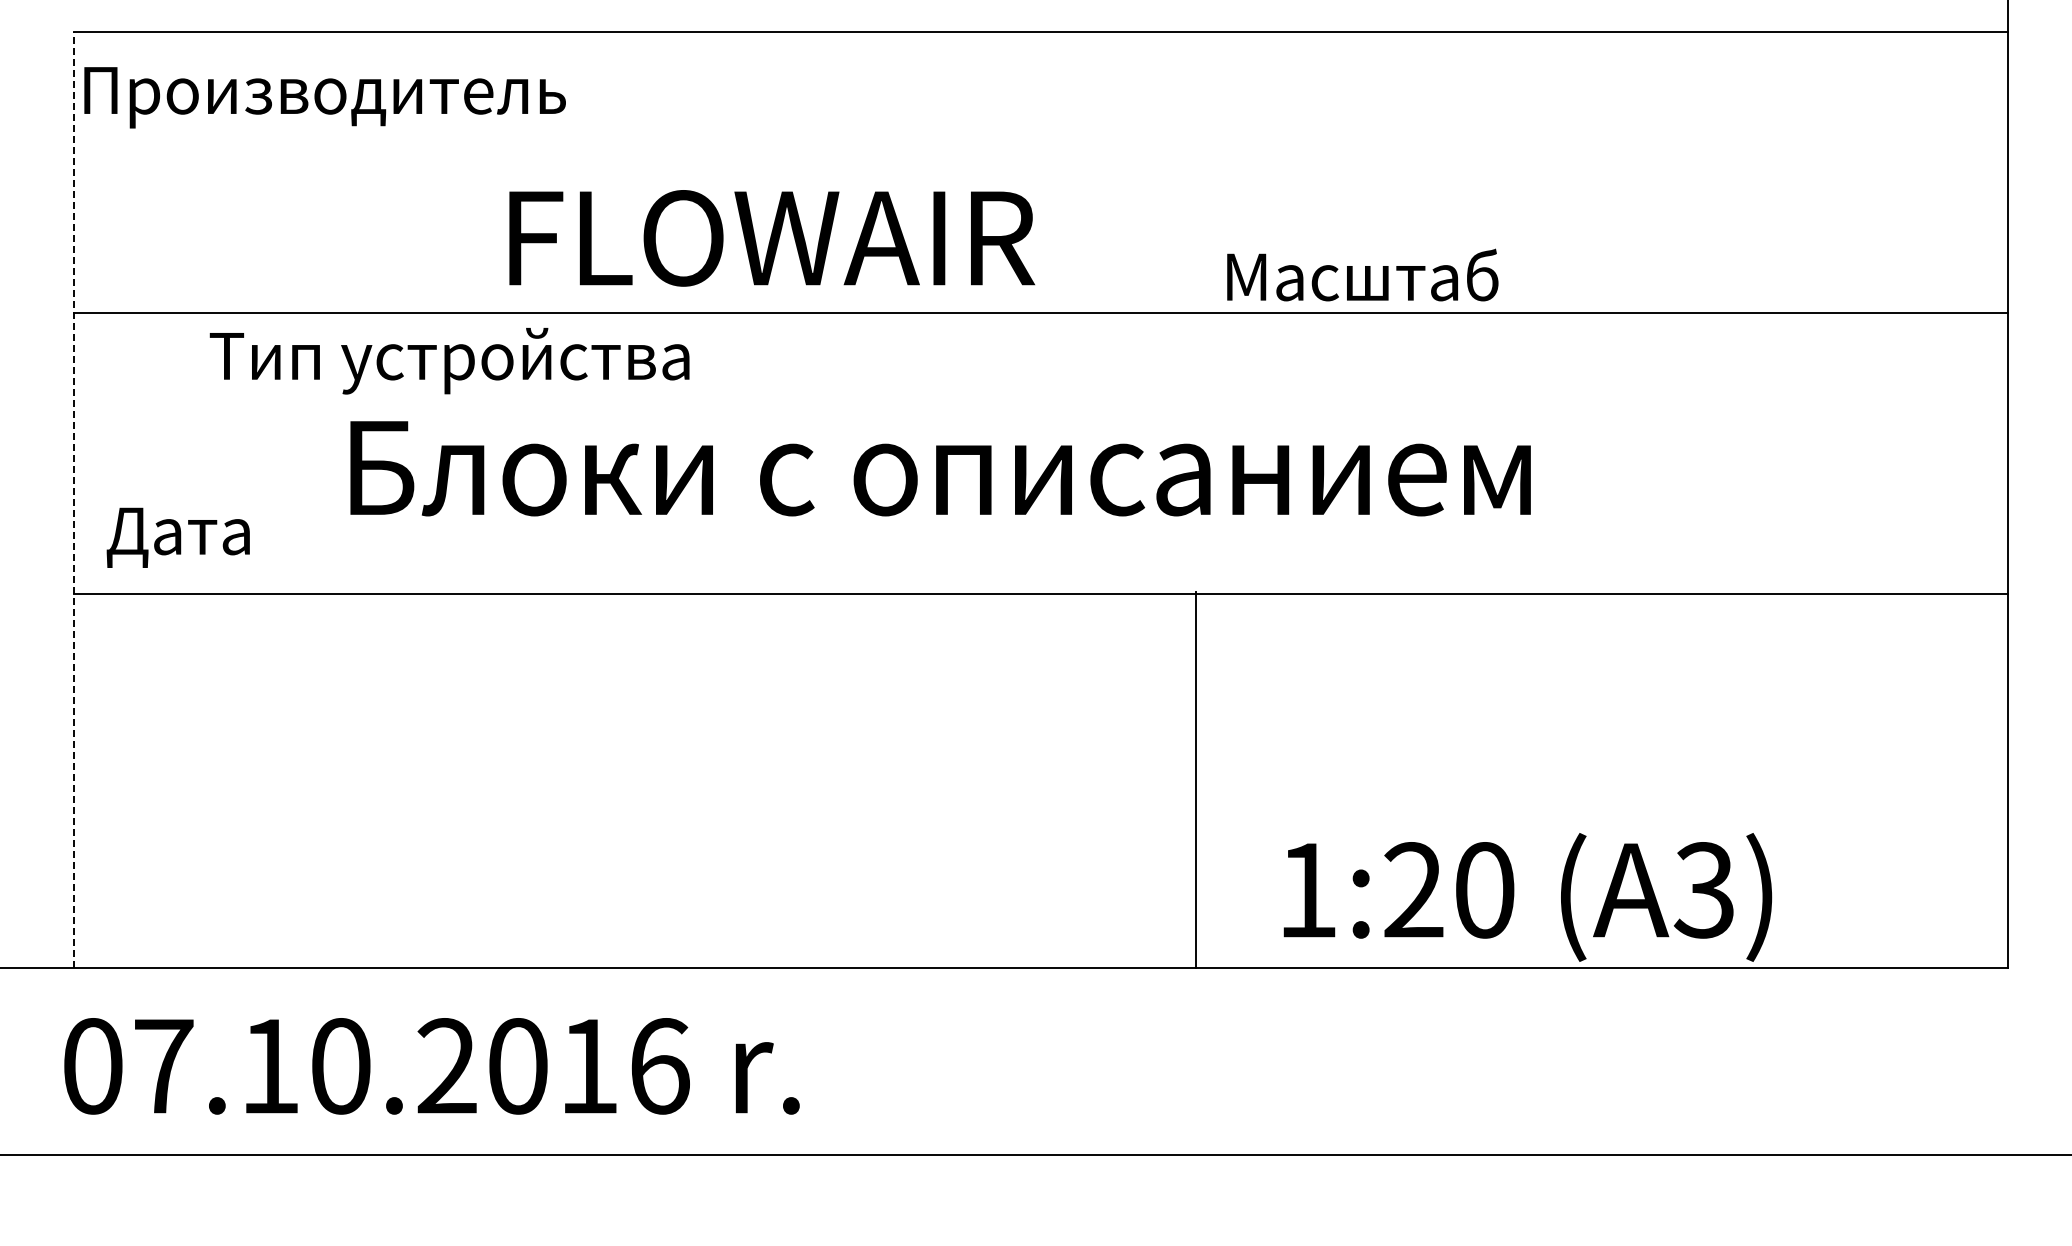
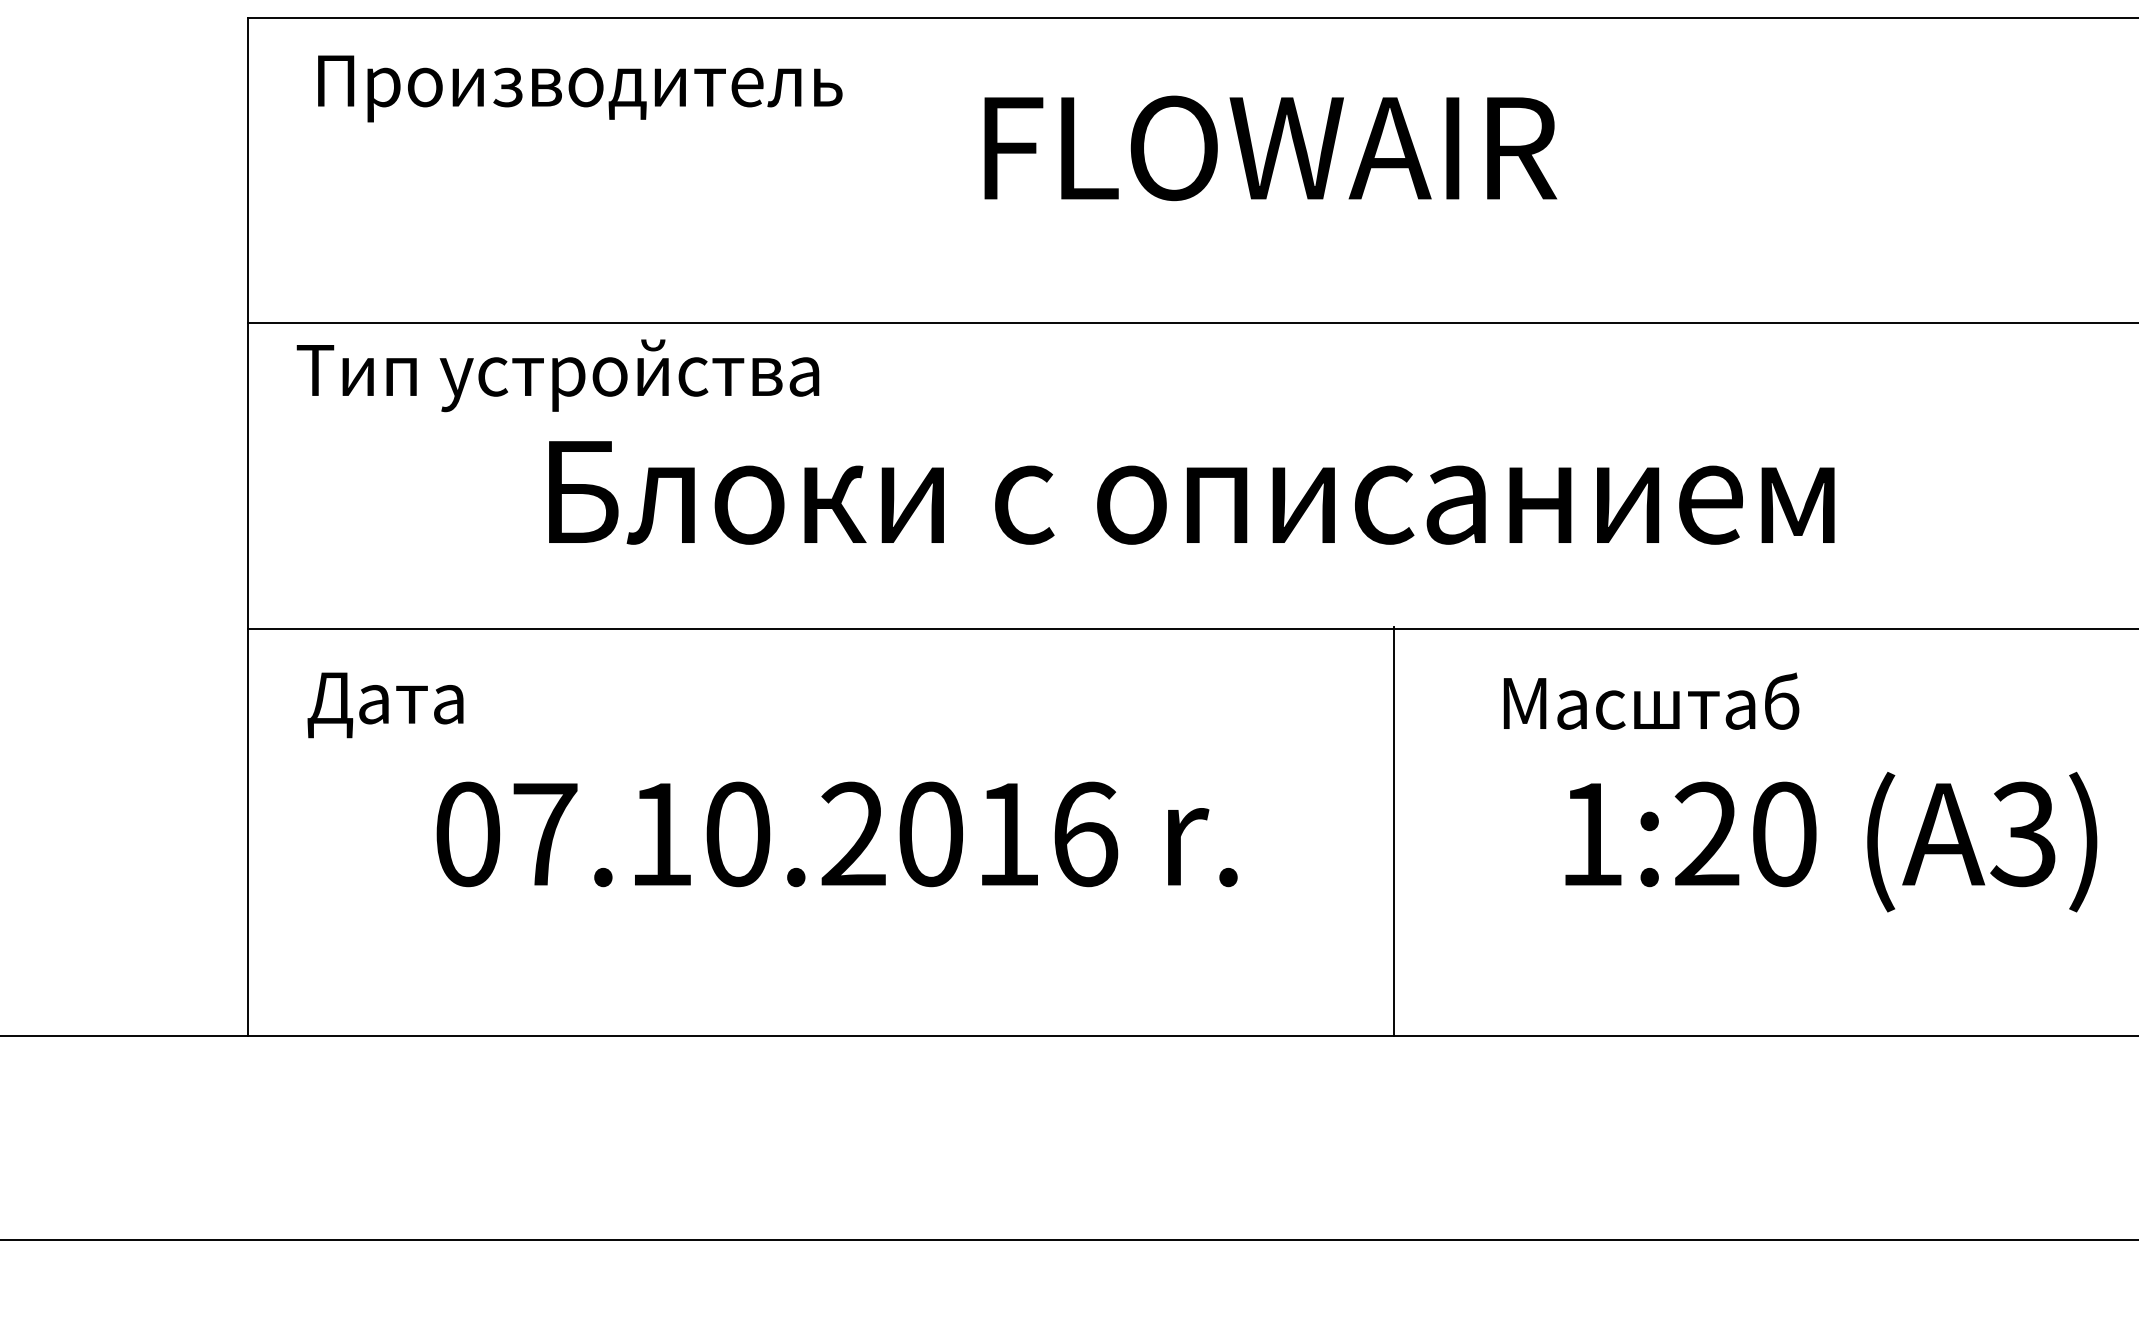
text: (324, 97) -> (579, 88), moved
text: (772, 238) -> (1271, 148), moved
text: (1362, 274) -> (1651, 700), moved
text: (449, 361) -> (557, 376), moved
line: (73, 500) -> (247, 527), dashed -> solid
text: (177, 537) -> (384, 704), moved
line: (1195, 779) -> (1394, 831), moved
text: (1527, 897) -> (1830, 842), moved
text: (431, 1066) -> (836, 834), moved

